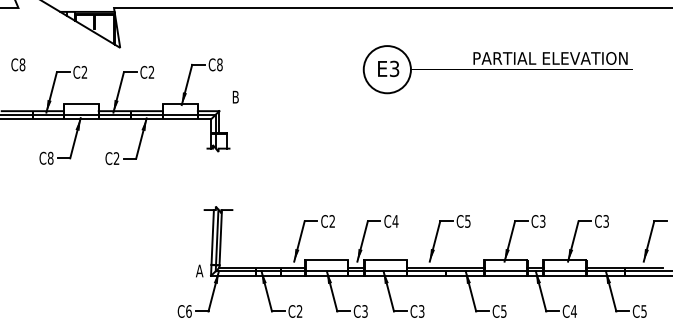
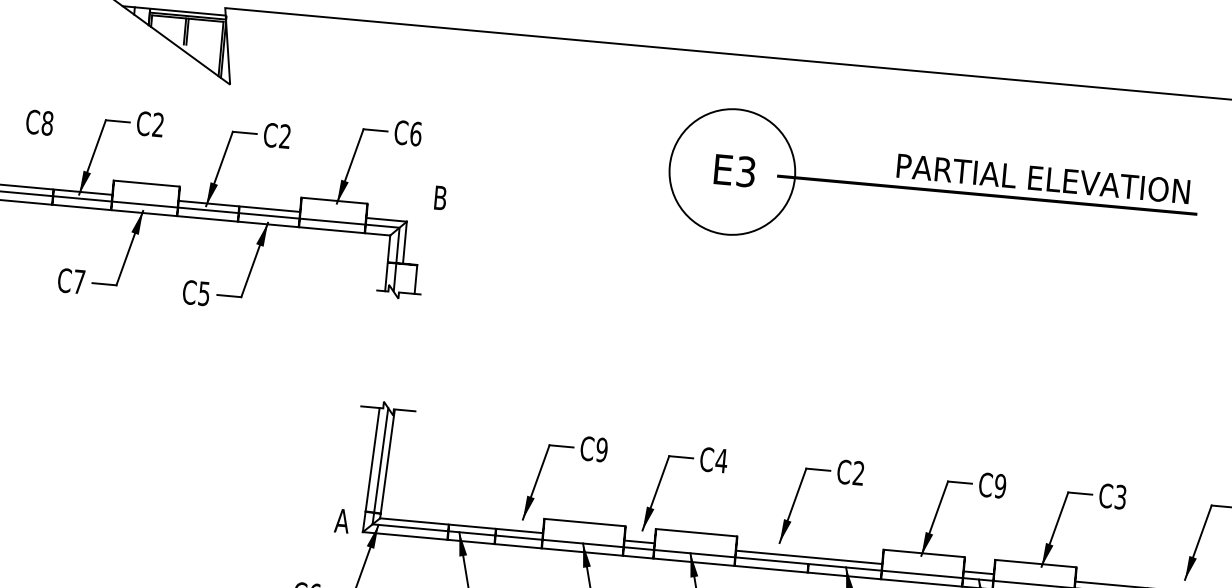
text: (18, 64) -> (40, 122), moved
text: (219, 64) -> (415, 133), C8 -> C6
circle: (386, 69) -> (730, 171), size x1.4
text: (50, 157) -> (79, 280), C8 -> C7
text: (116, 158) -> (204, 293), C2 -> C5
text: (332, 221) -> (602, 450), C2 -> C9
text: (467, 221) -> (857, 473), C5 -> C2
text: (542, 221) -> (1000, 486), C3 -> C9

